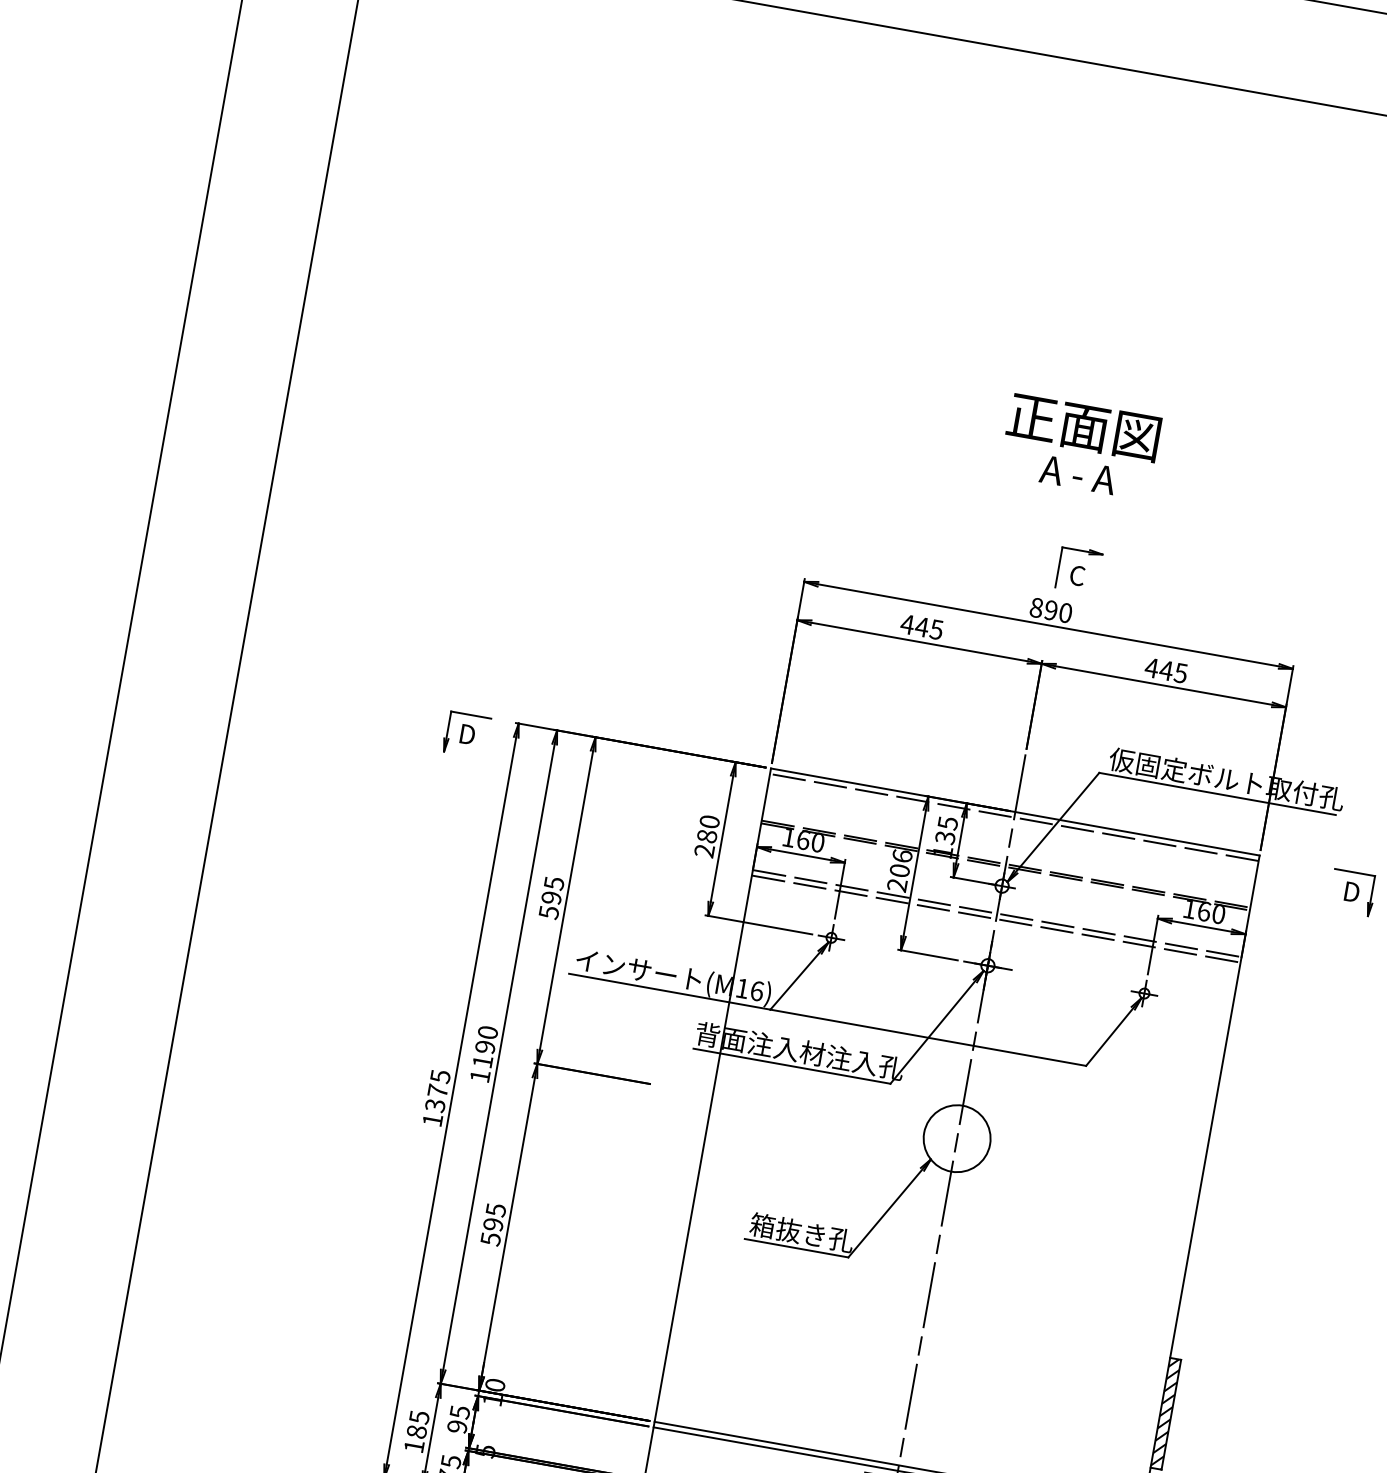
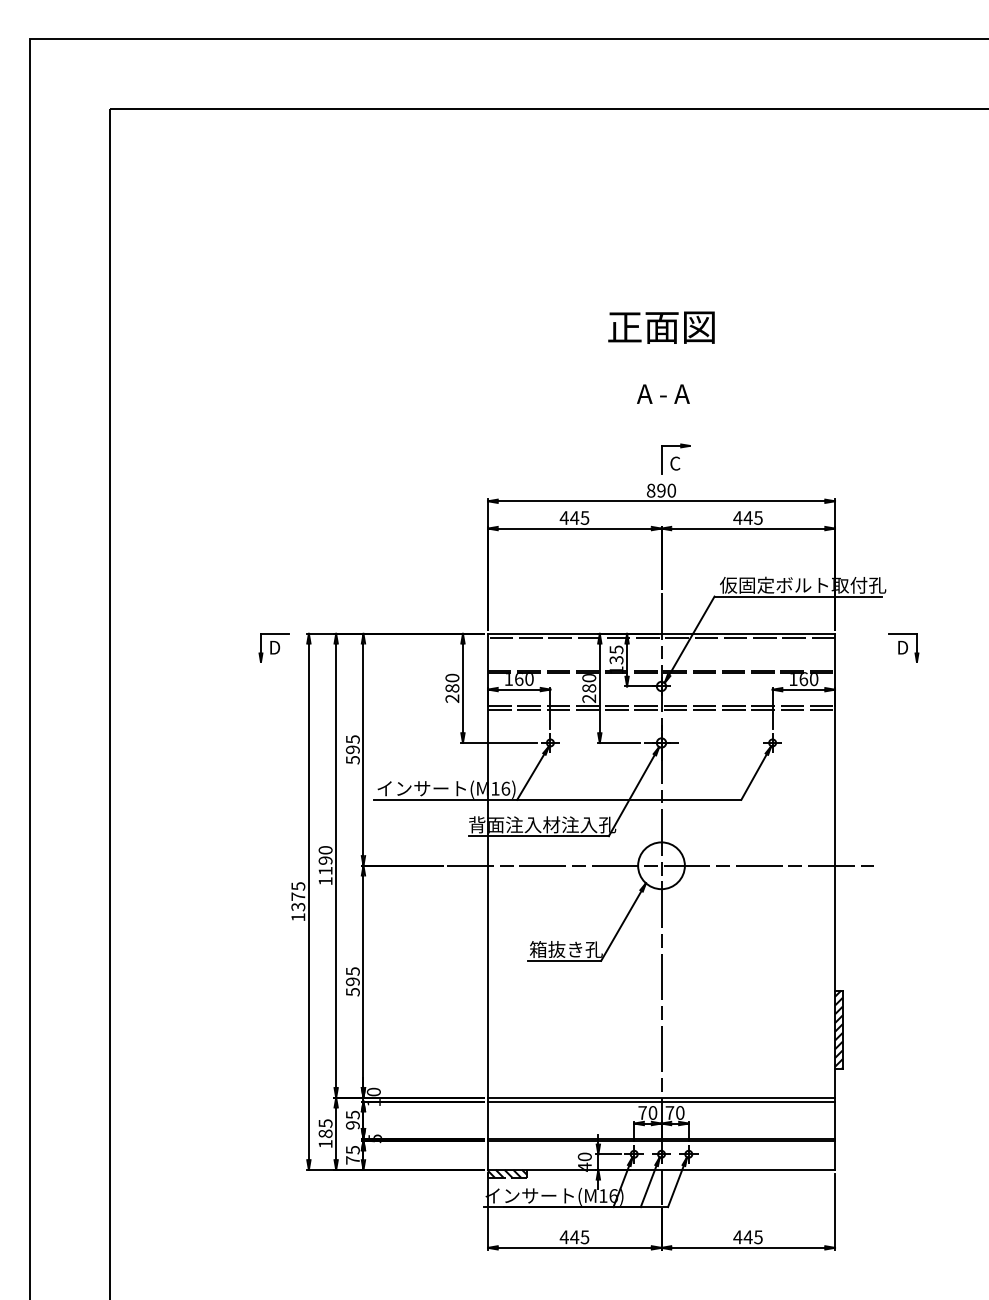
text: (1083, 427) -> (661, 327), moved
text: (901, 863) -> (589, 683), 206 -> 280
line: (957, 1138) -> (661, 865), added

